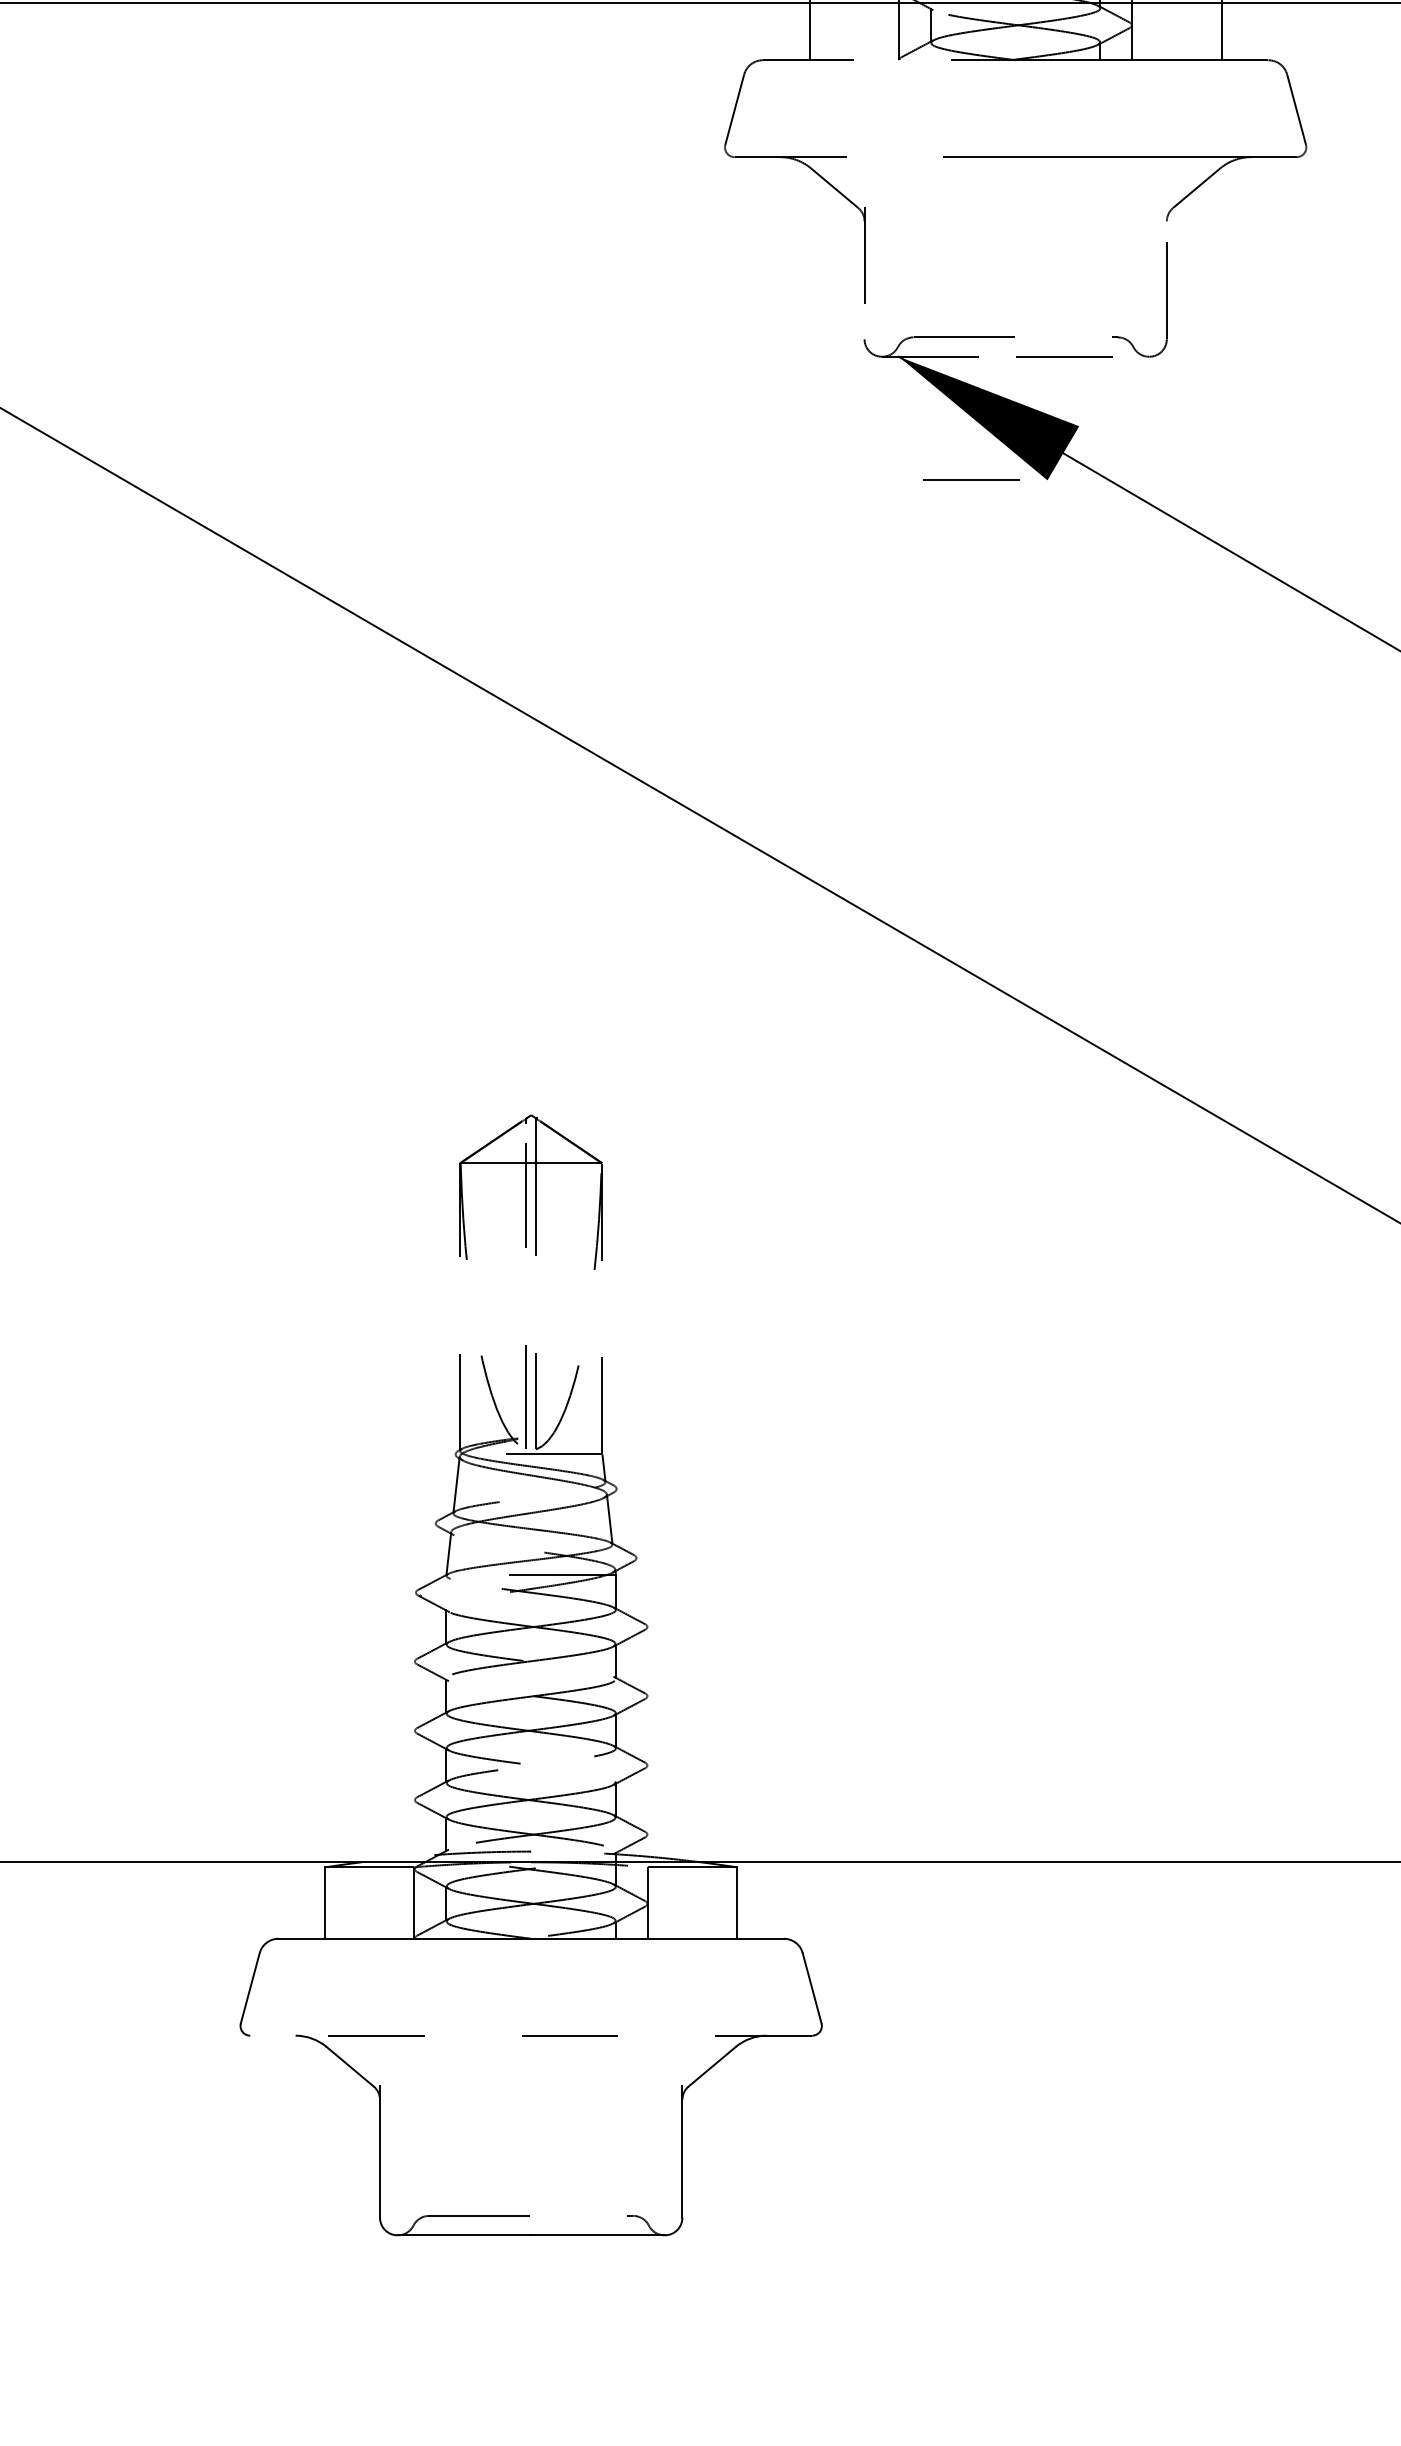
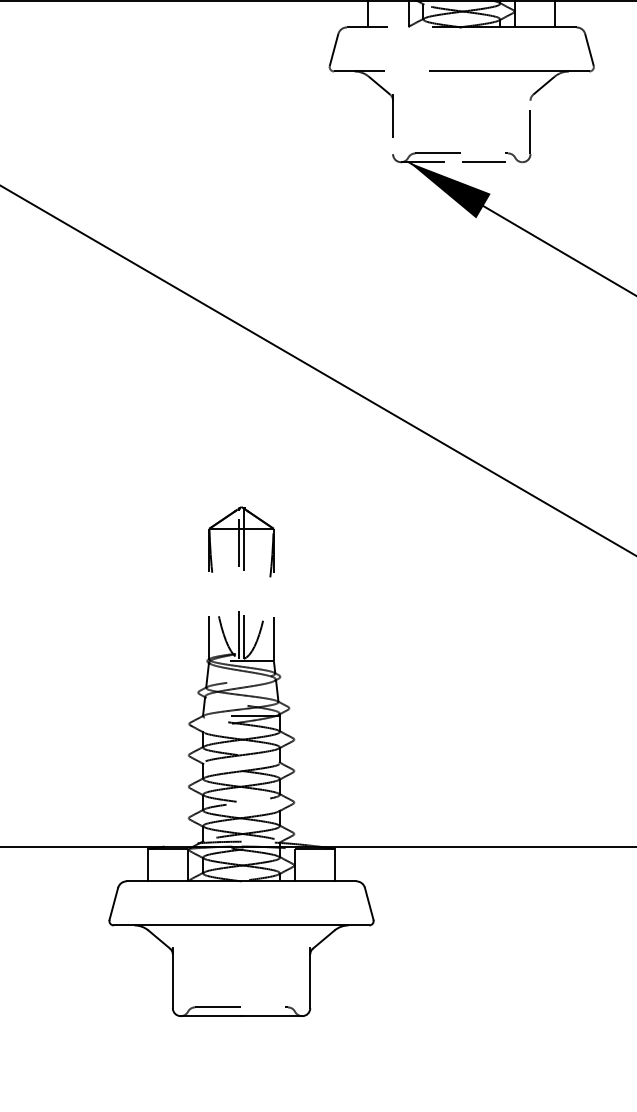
line: (971, 478) -> (441, 217), removed
line: (531, 2035) -> (241, 925), dashed -> solid

